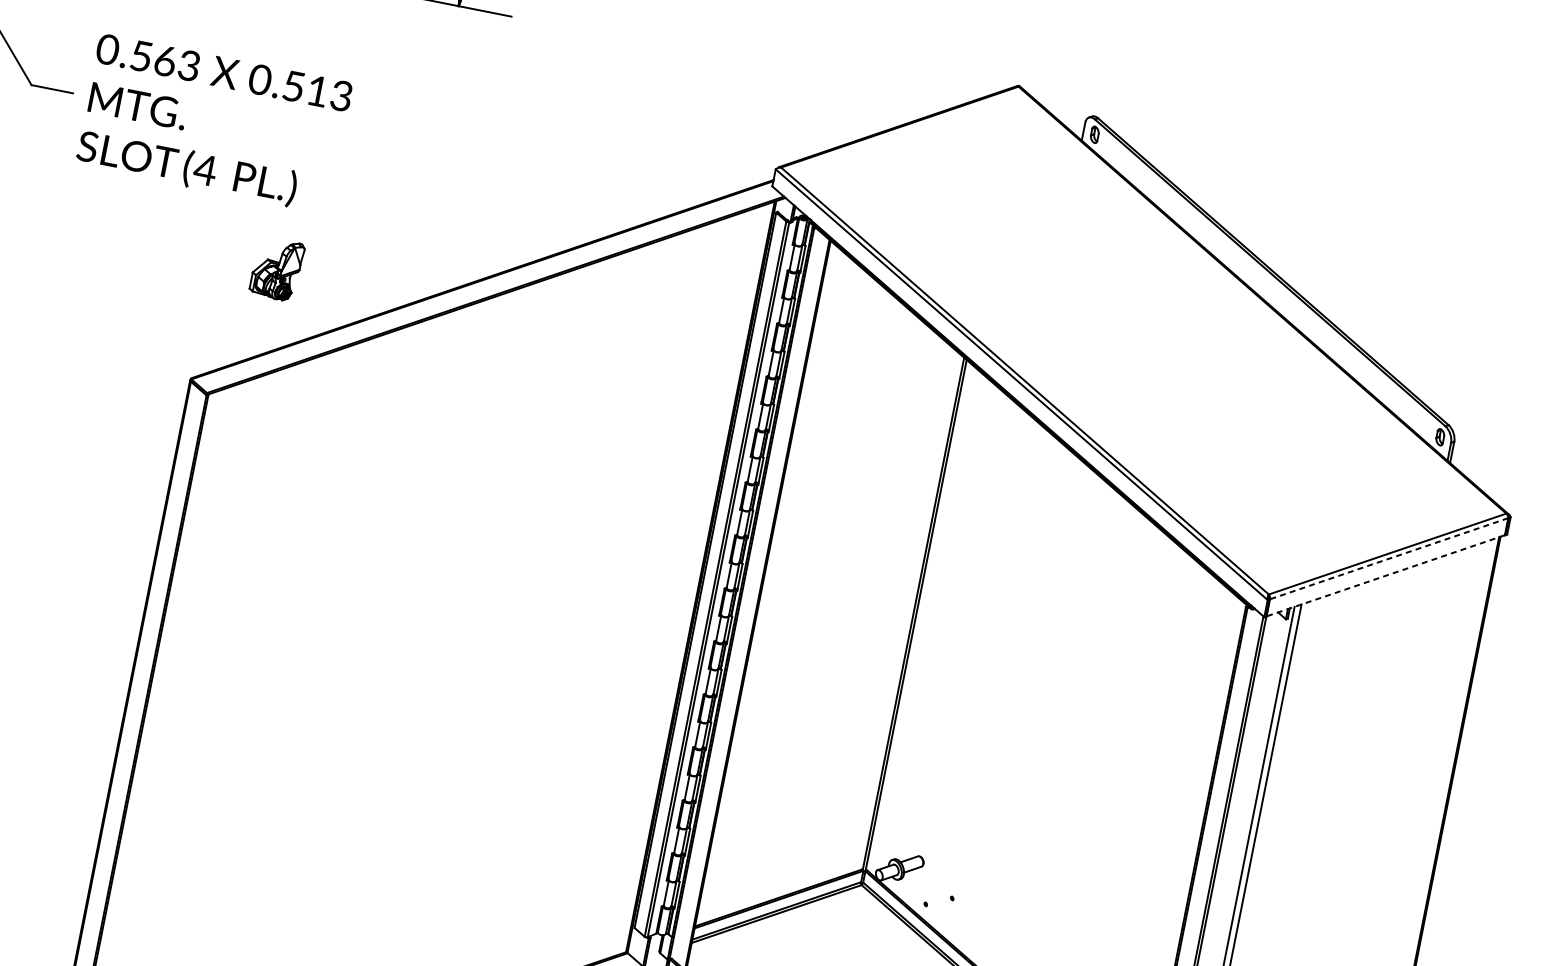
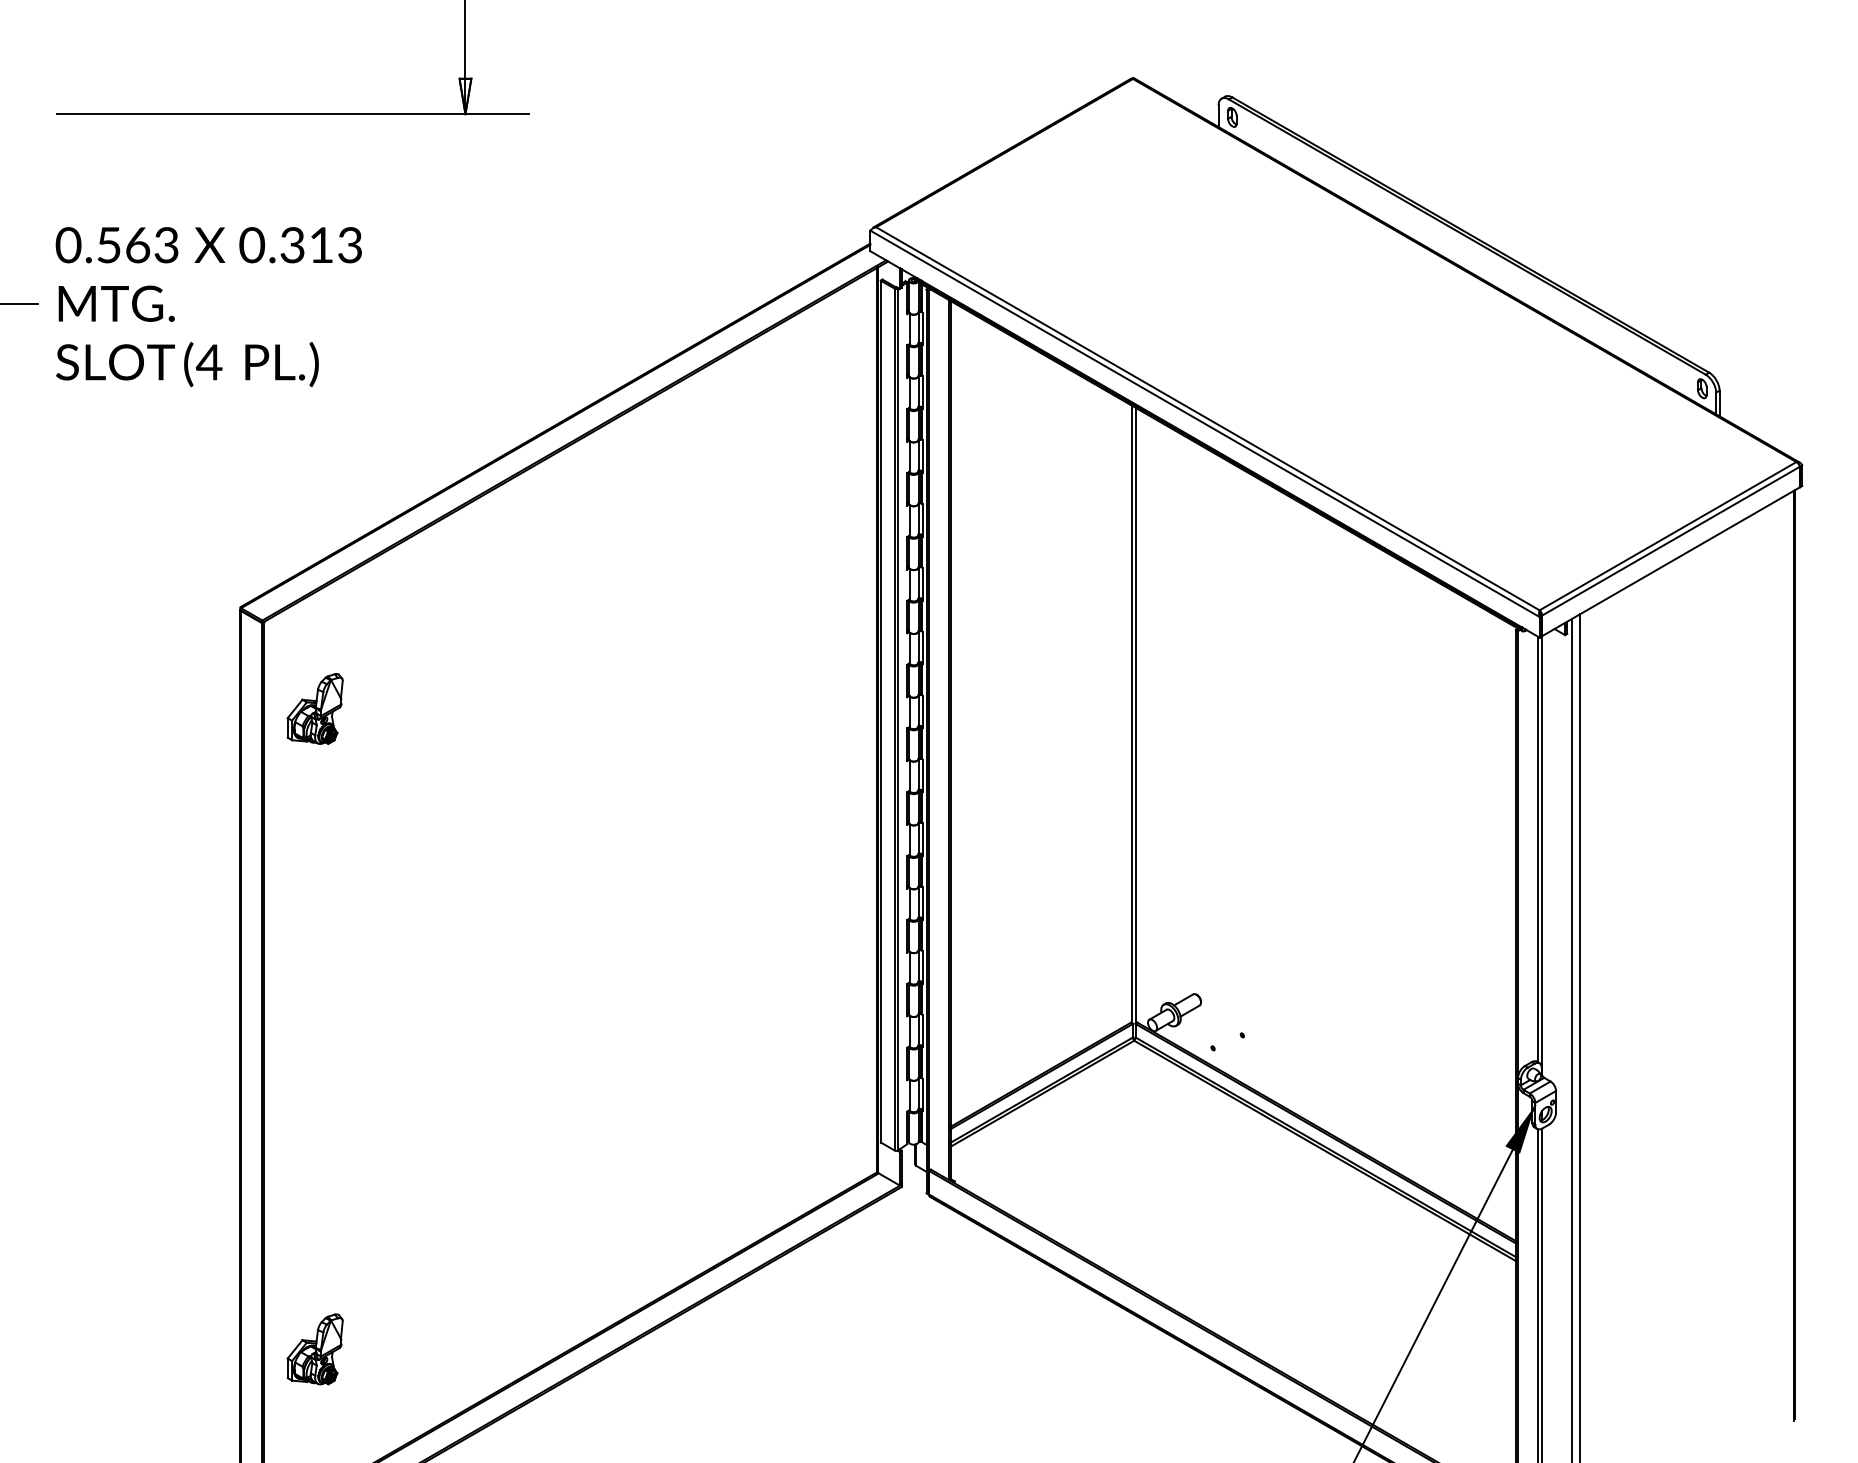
text: (293, 86) -> (292, 245), 0.513 -> 0.313
part: (276, 268) -> (314, 708), moved
line: (1388, 558) -> (1670, 541), dashed -> solid
line: (1385, 575) -> (1670, 561), dashed -> solid

